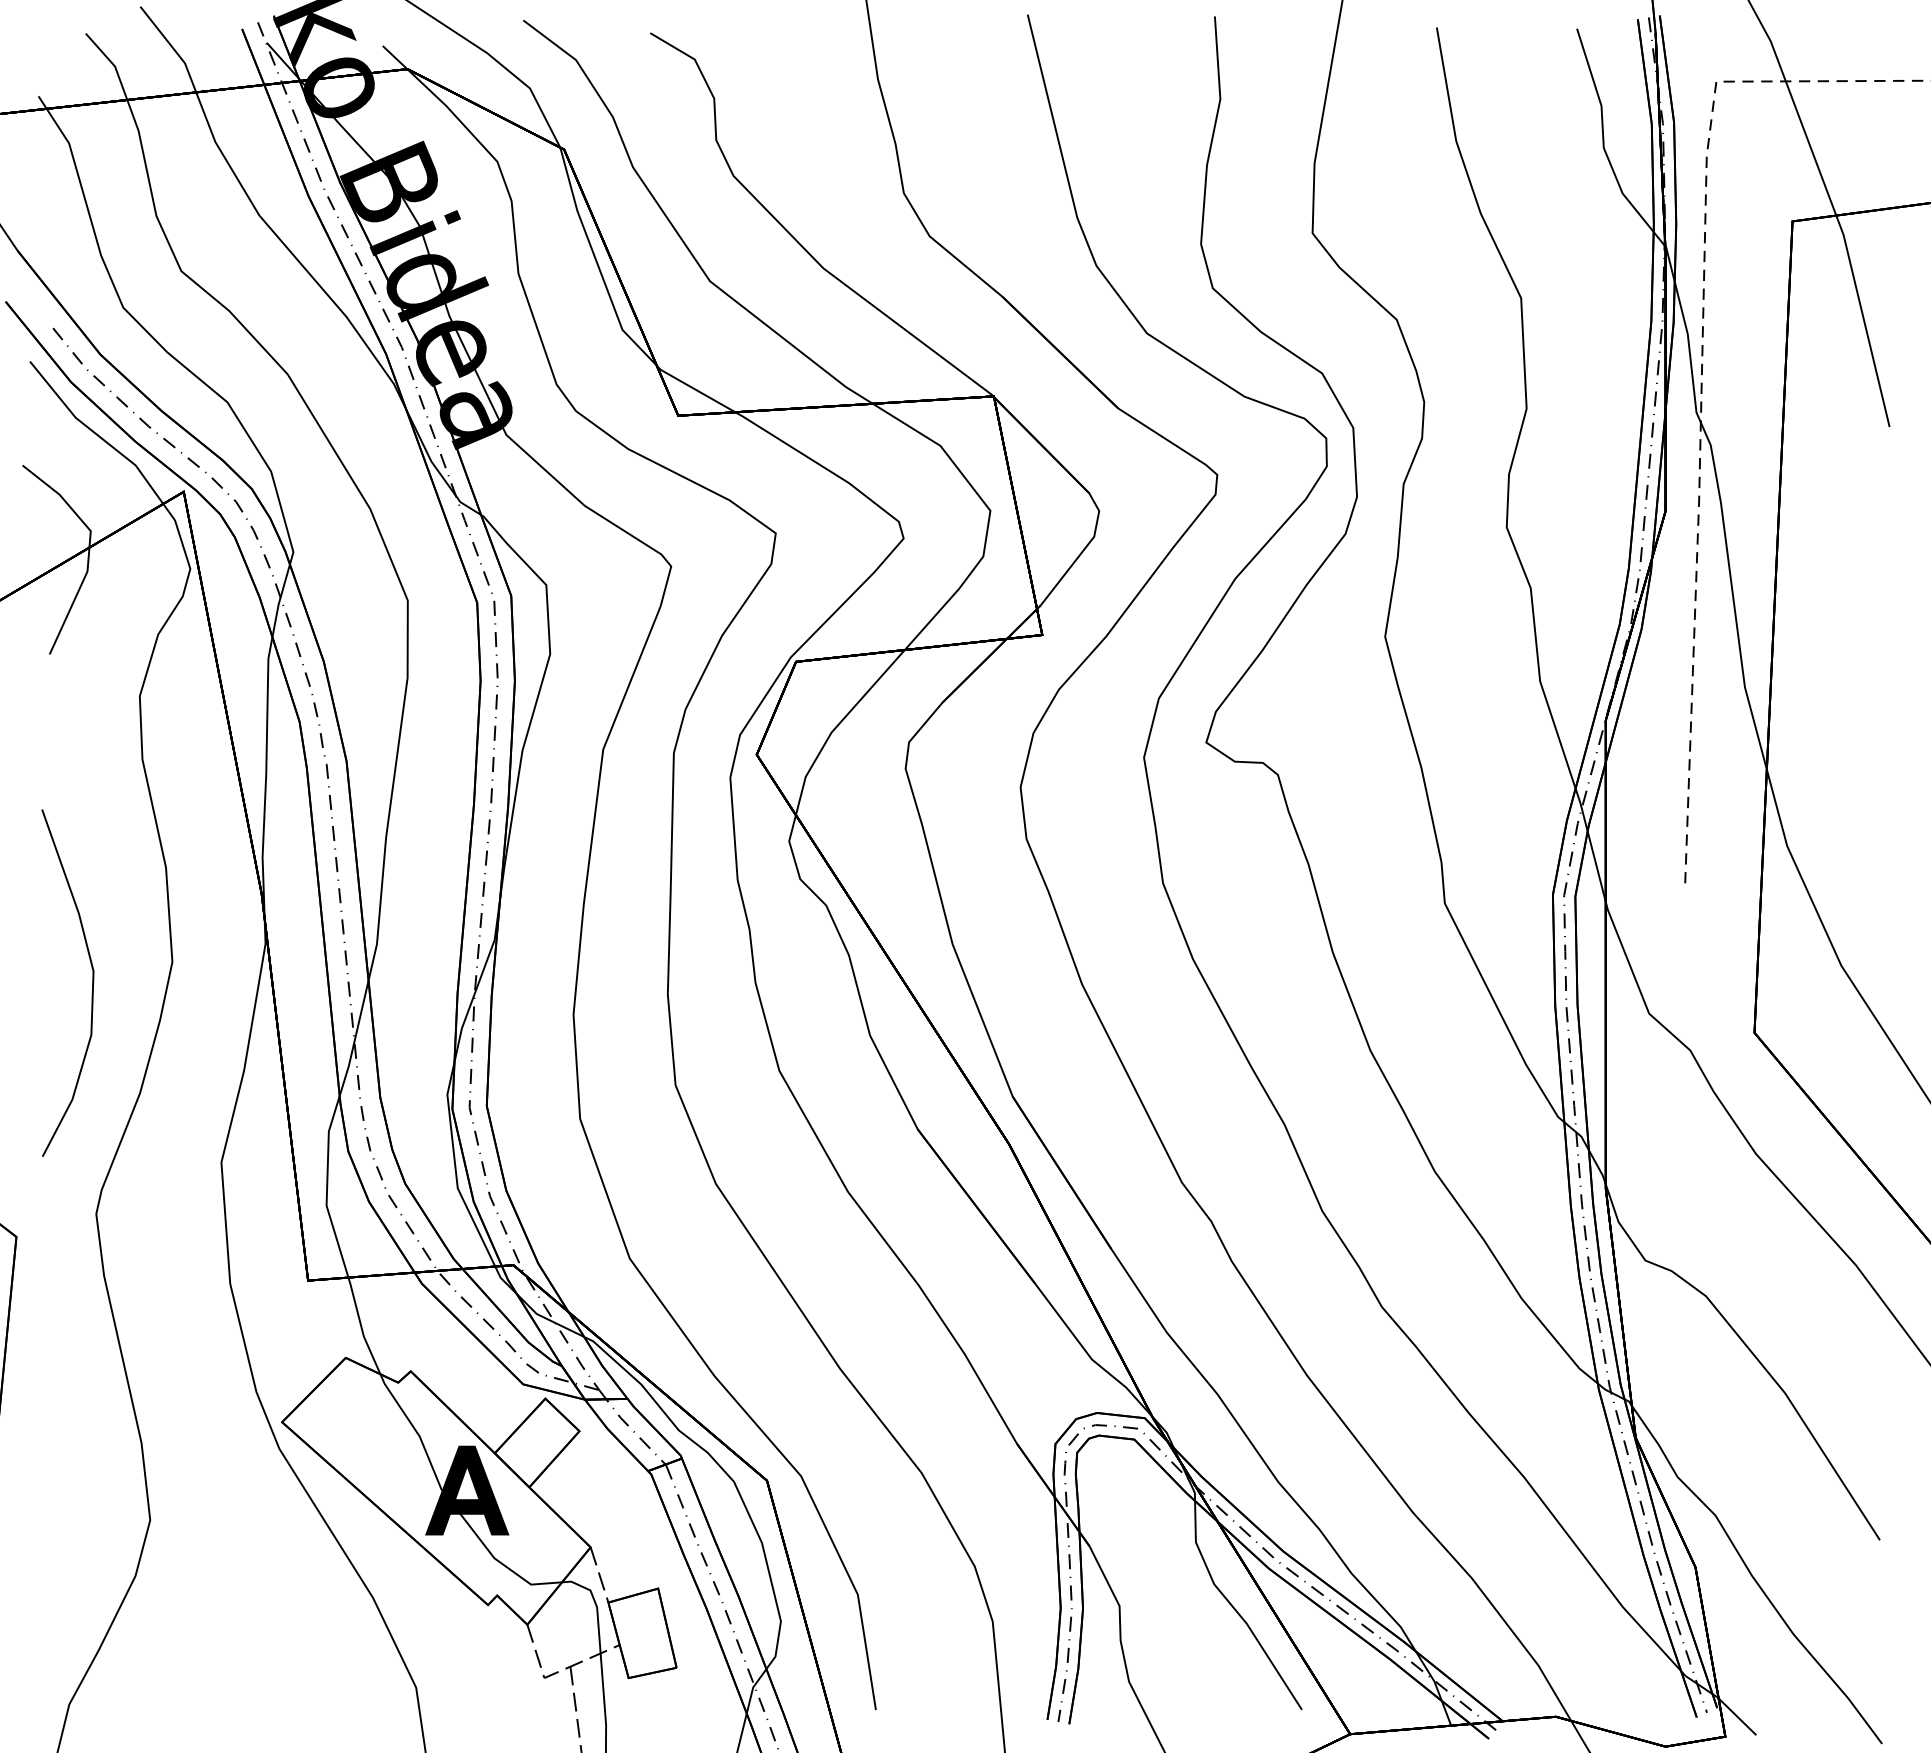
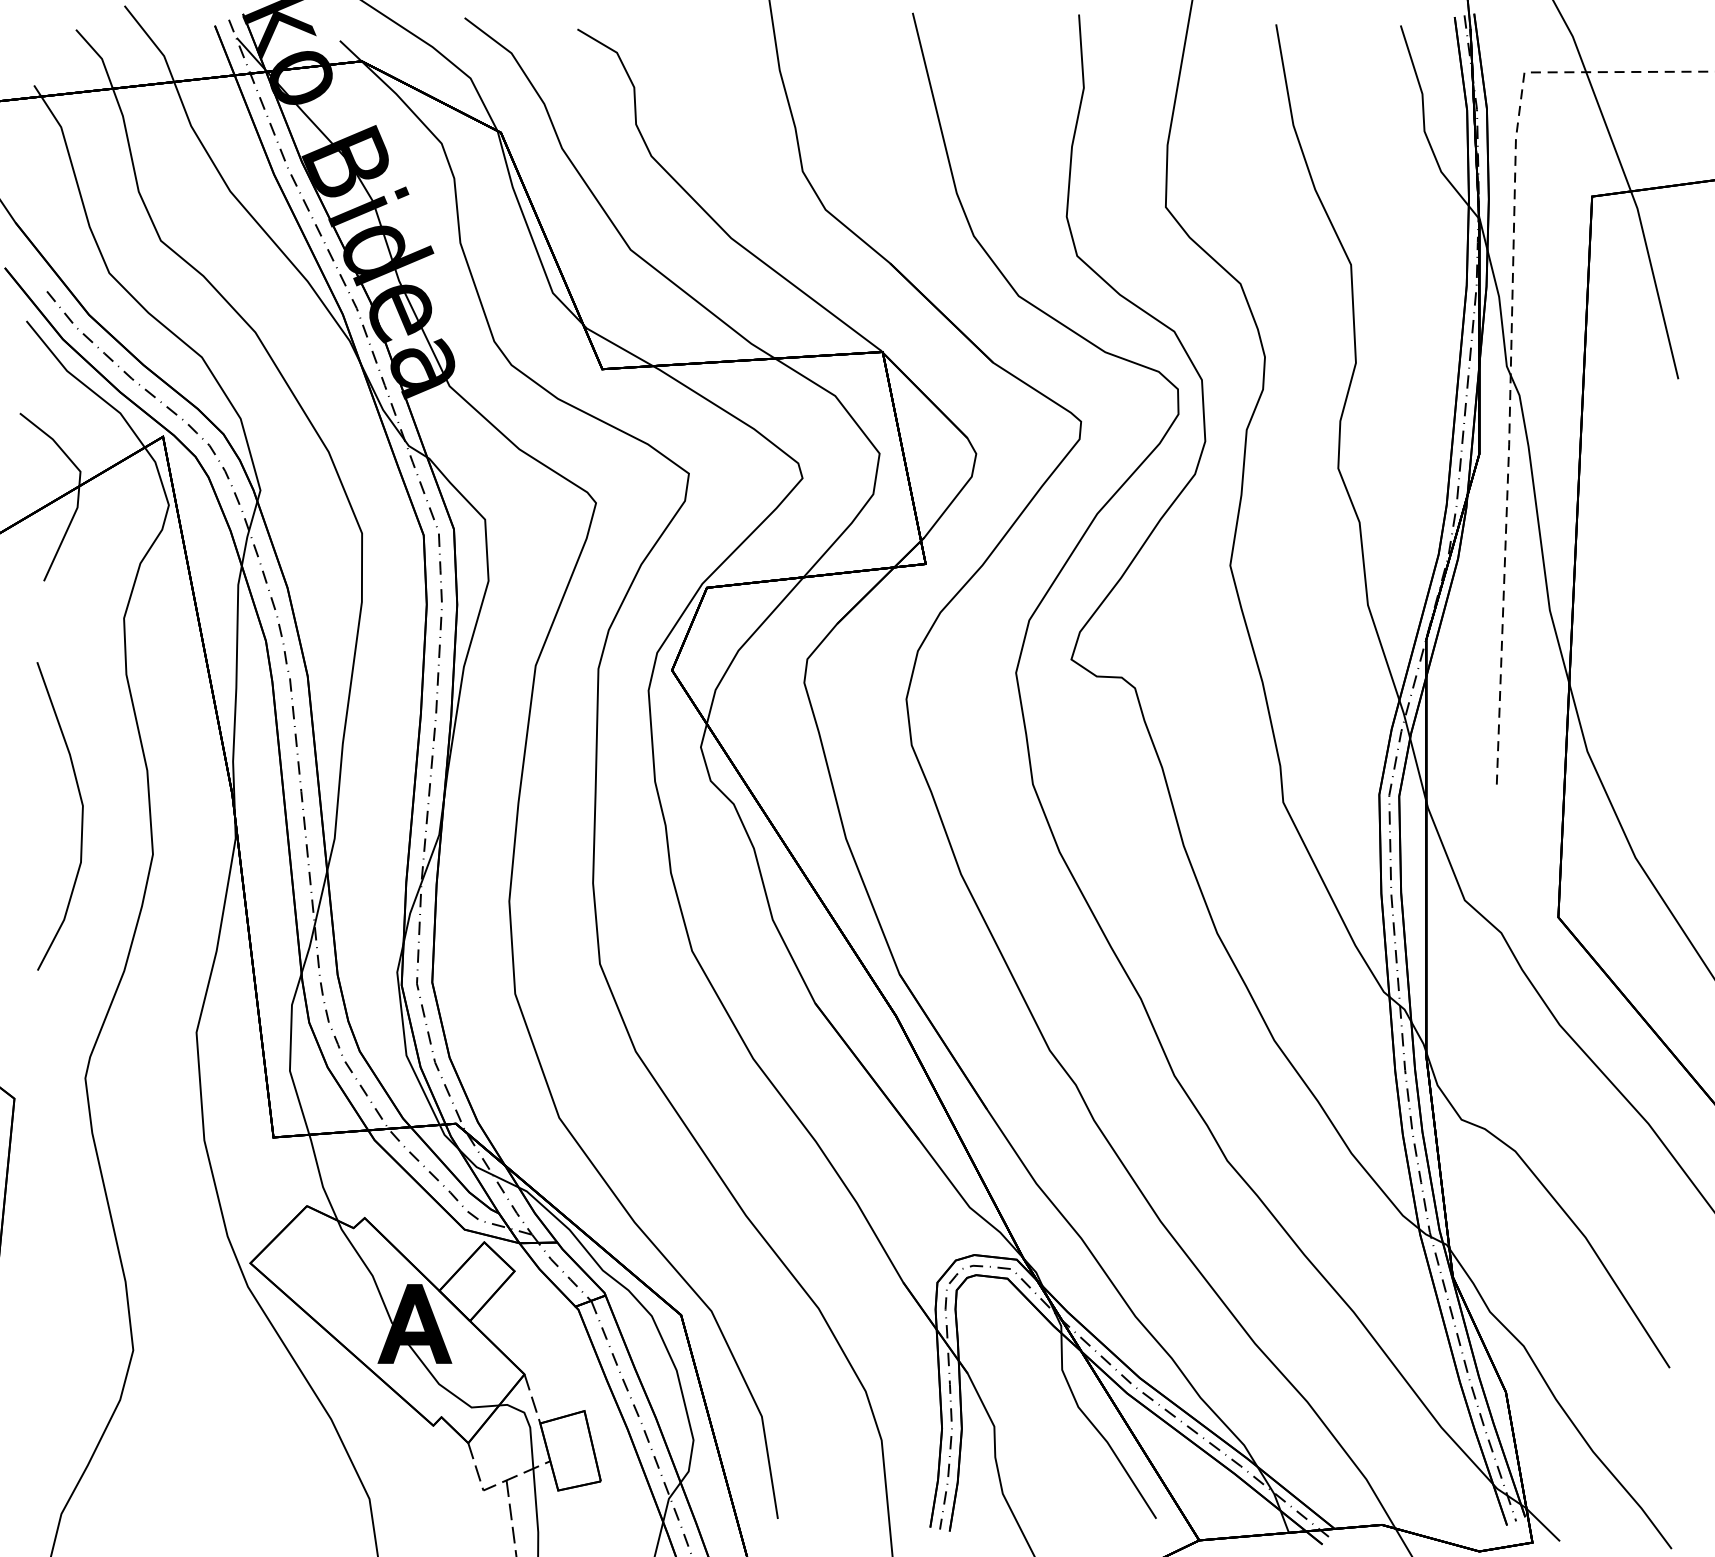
curve: (92, 982) -> (82, 815), moved

